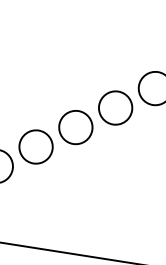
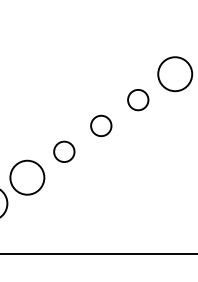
circle: (115, 108) -> (138, 100), size x0.6
circle: (76, 127) -> (101, 125), size x0.6
circle: (36, 146) -> (64, 151), size x0.6

